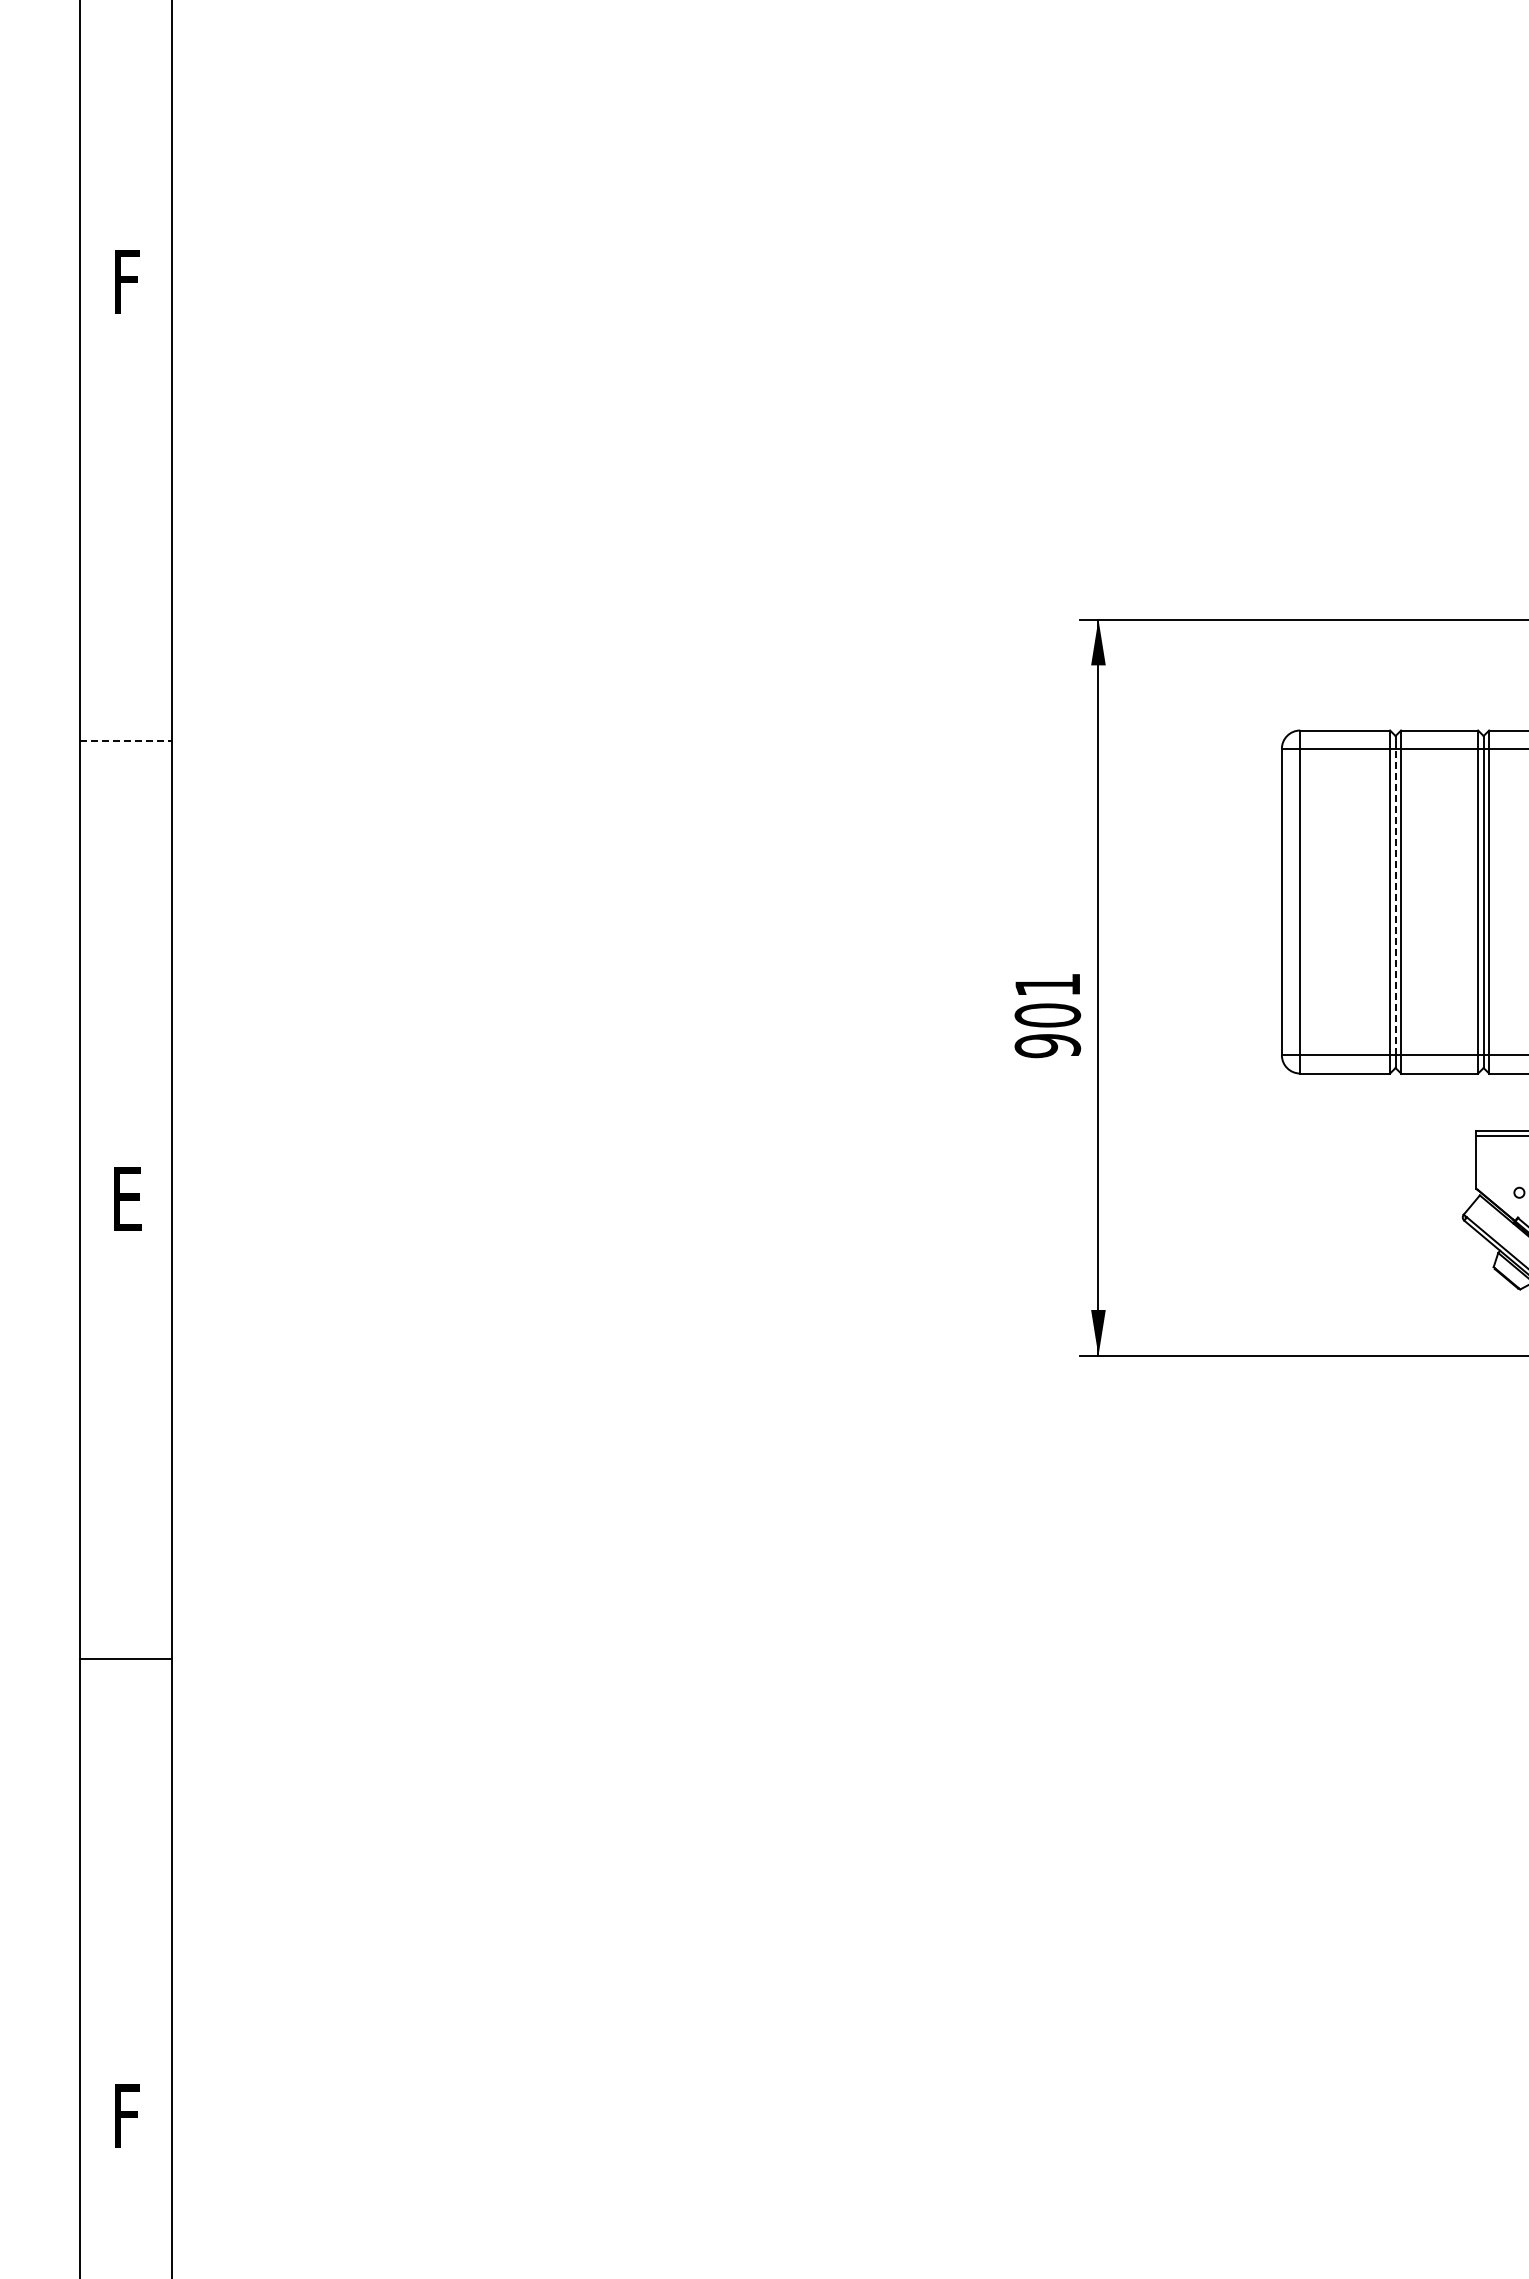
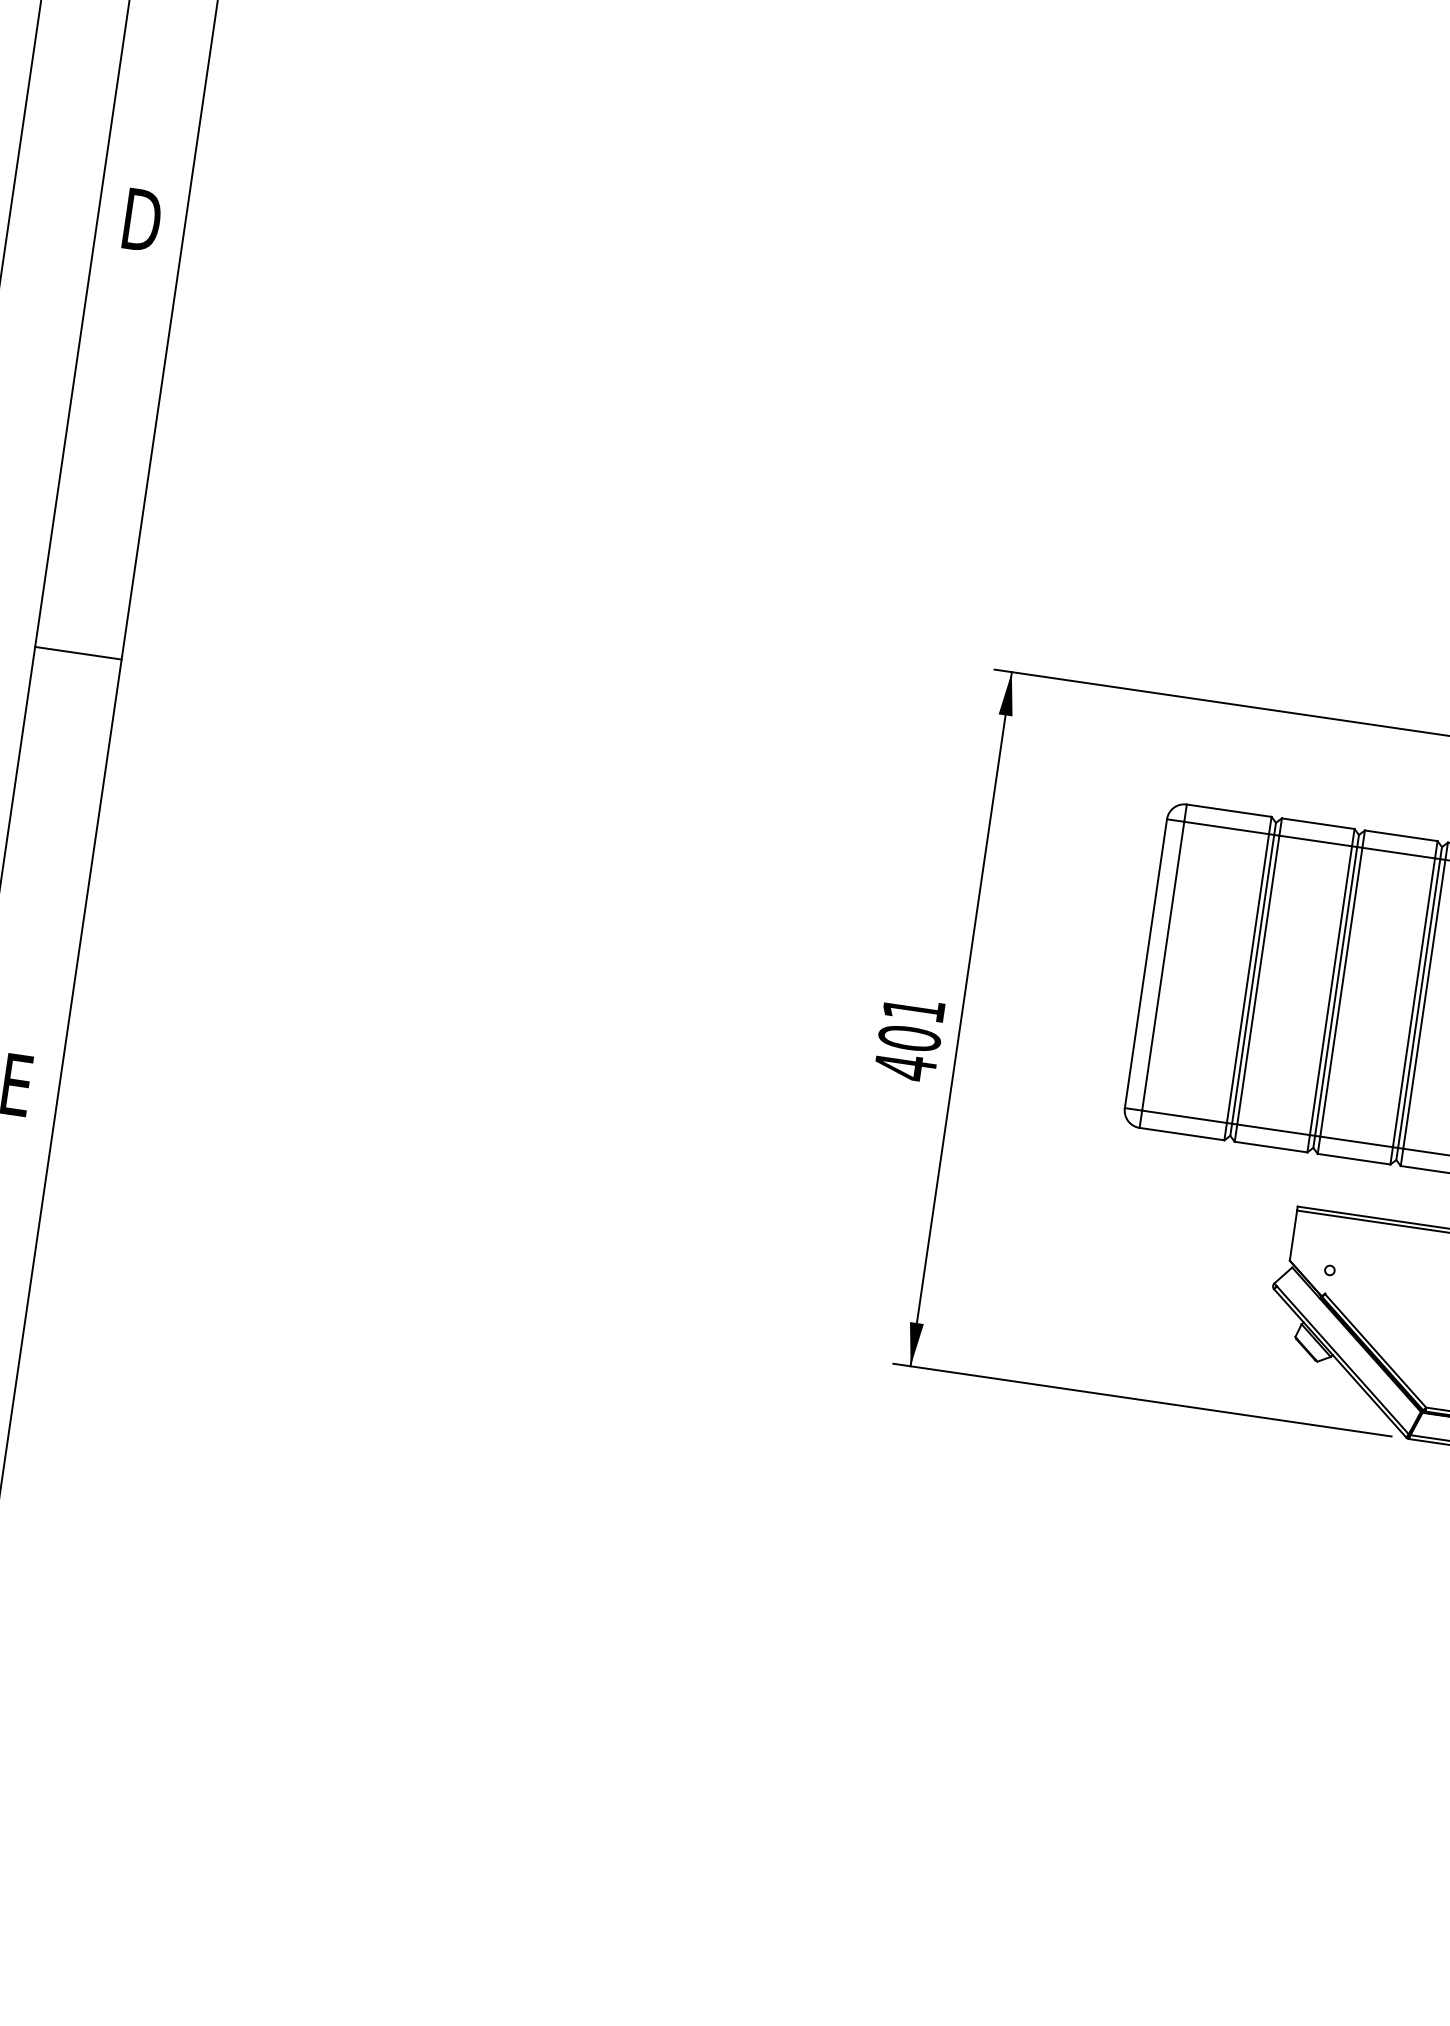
text: (127, 281) -> (143, 219), F -> D
line: (126, 741) -> (78, 653), dashed -> solid
line: (1395, 901) -> (1253, 978), dashed -> solid
text: (1047, 1045) -> (905, 1066), 901 -> 401

